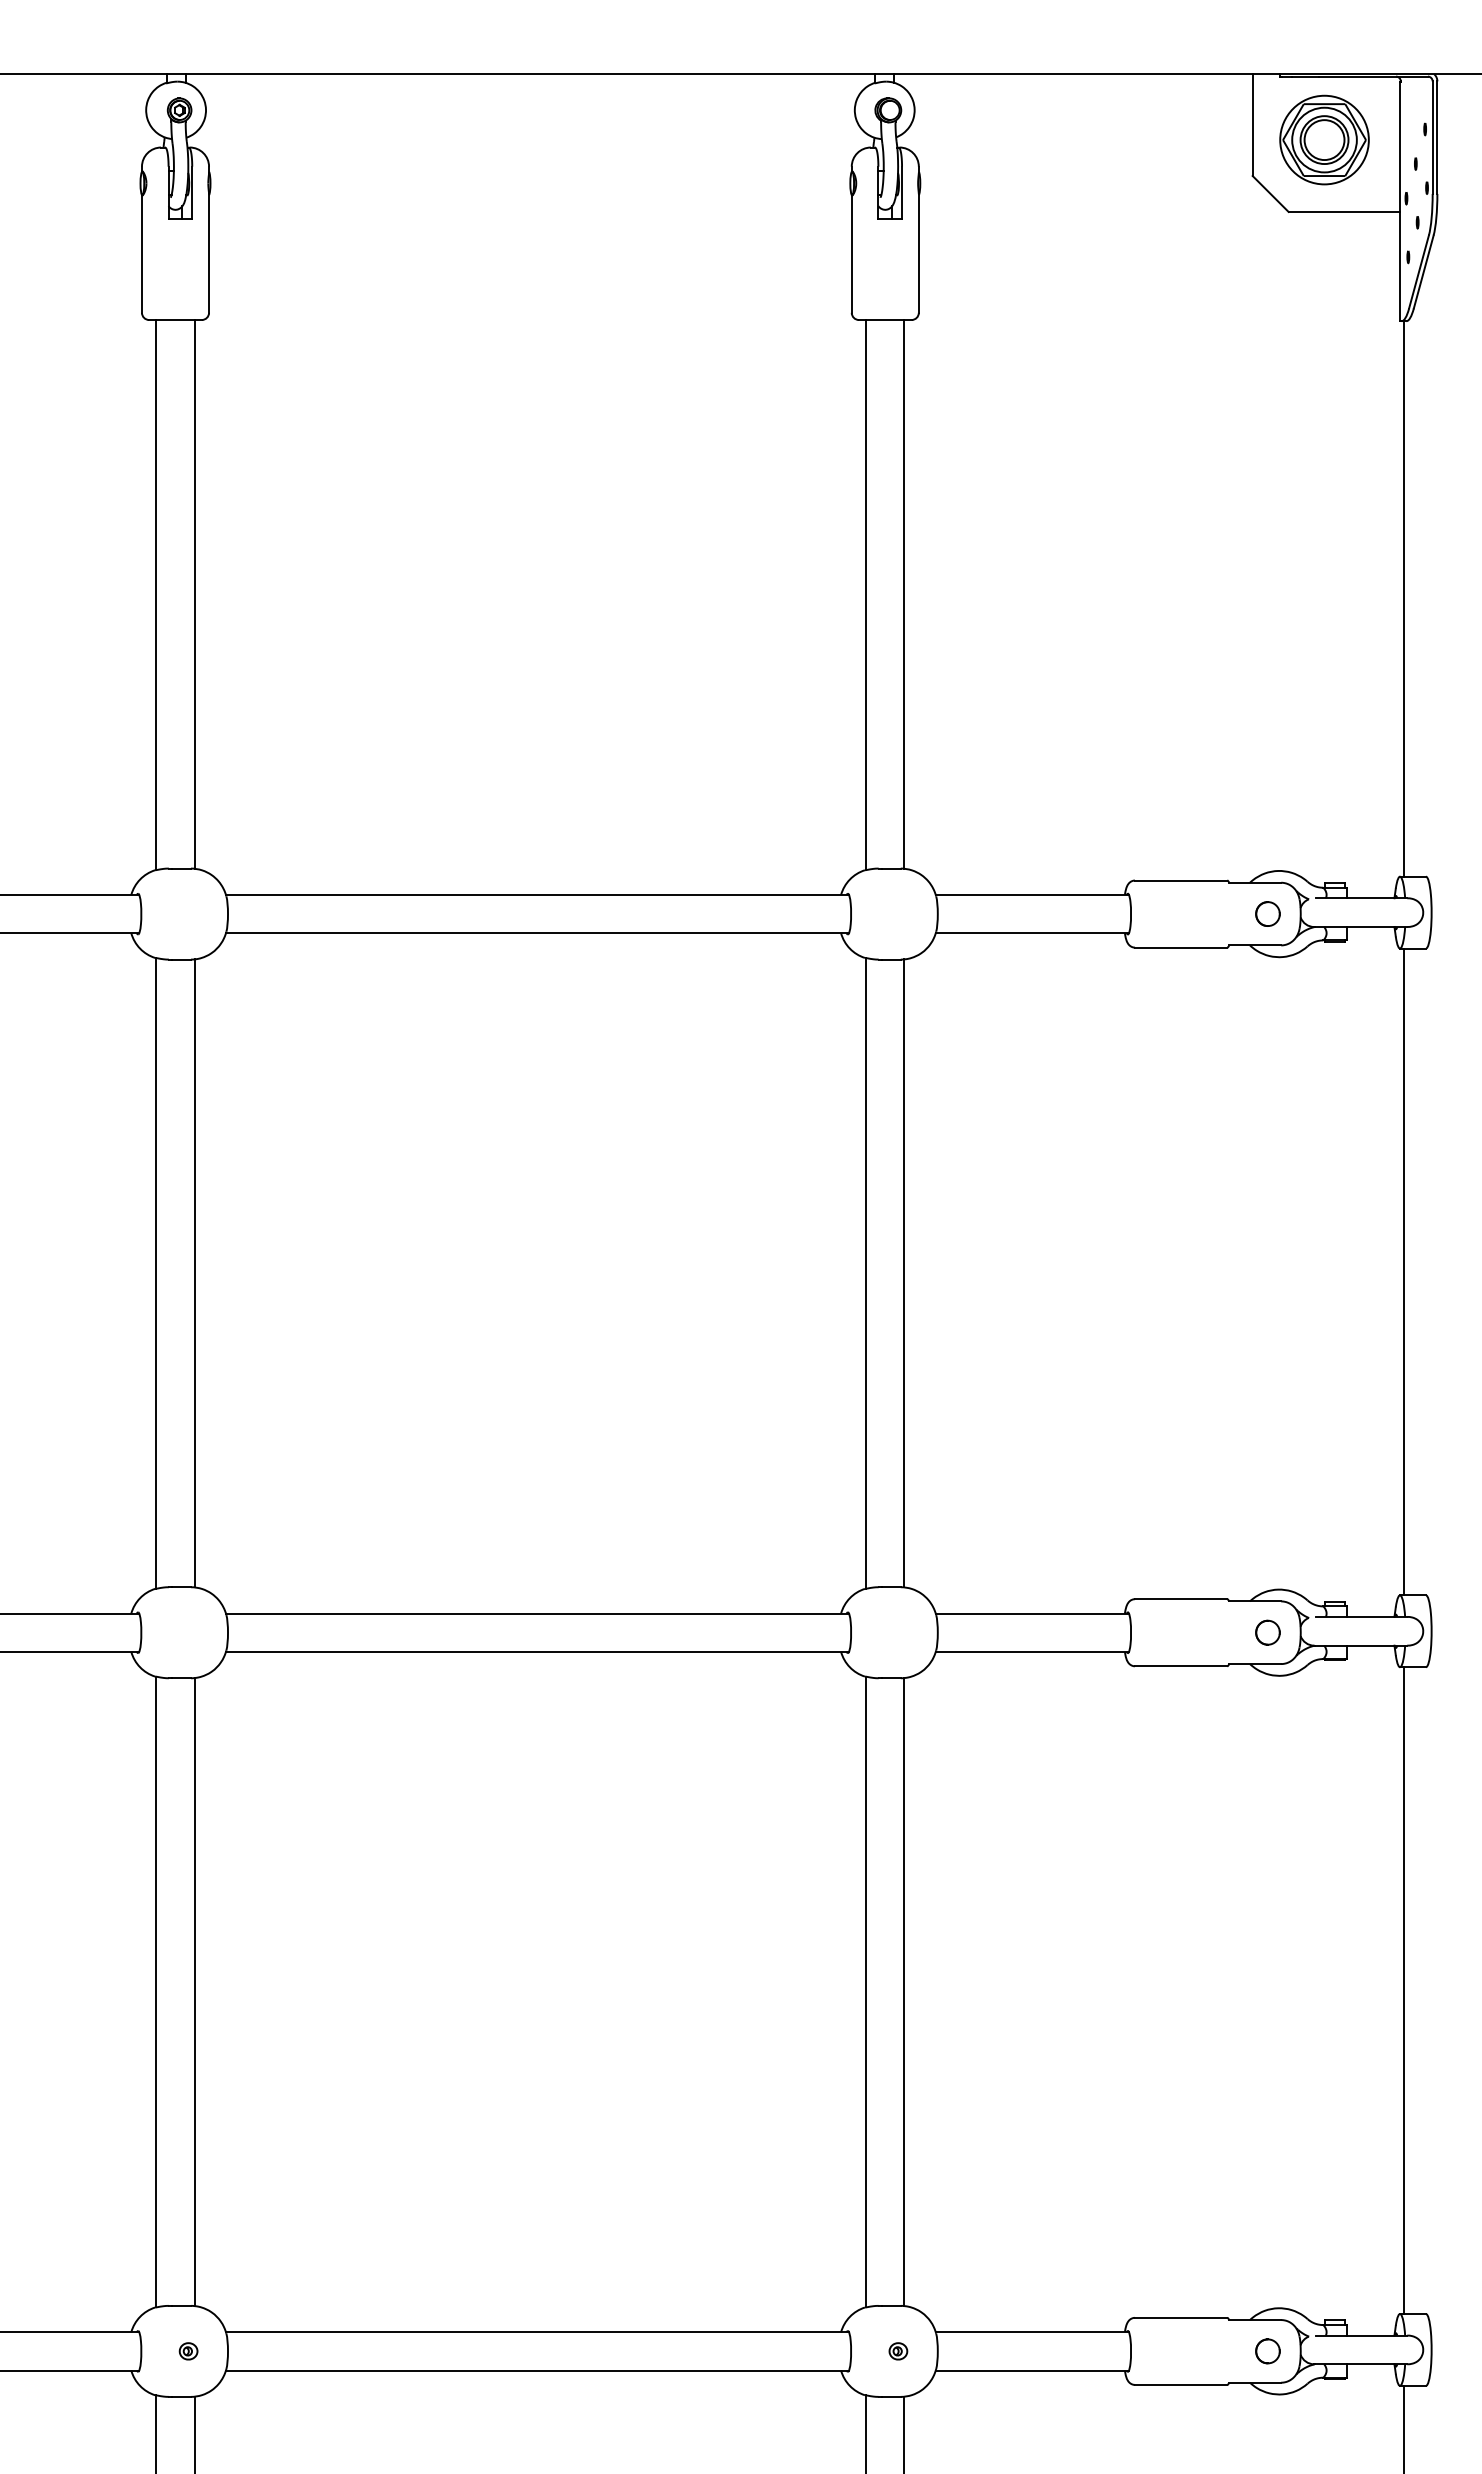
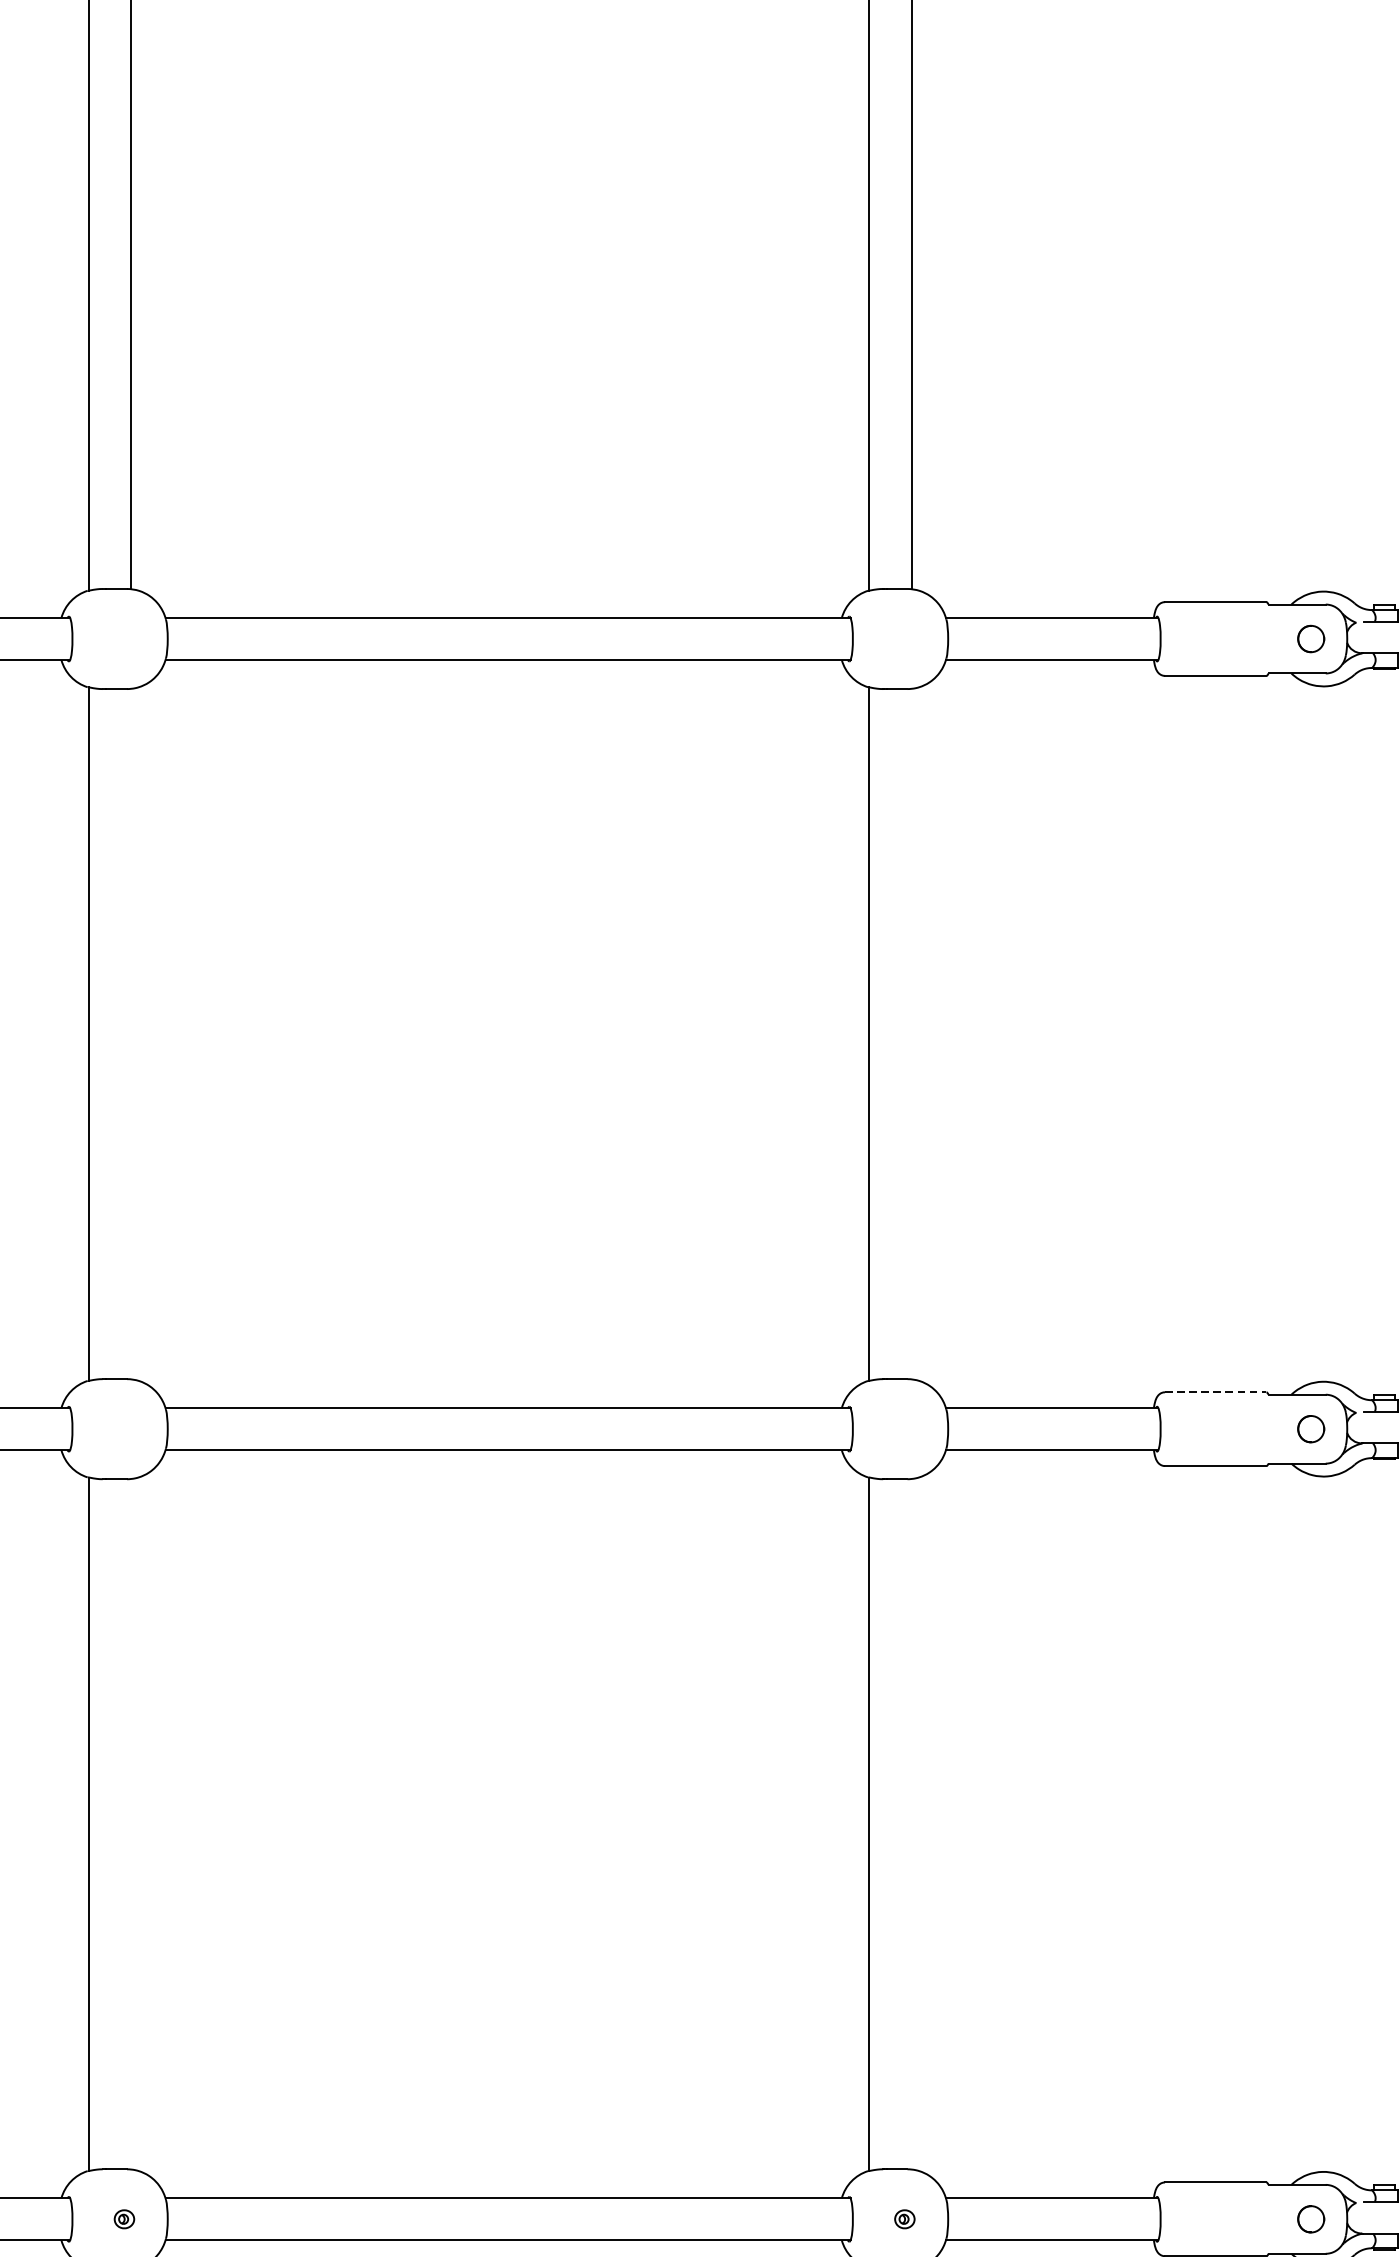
line: (194, 1273) -> (130, 1034), removed
line: (904, 1273) -> (911, 1034), removed
line: (1181, 1599) -> (1216, 1392), solid -> dashed
line: (194, 1992) -> (130, 1824), removed
line: (904, 1992) -> (911, 1824), removed

